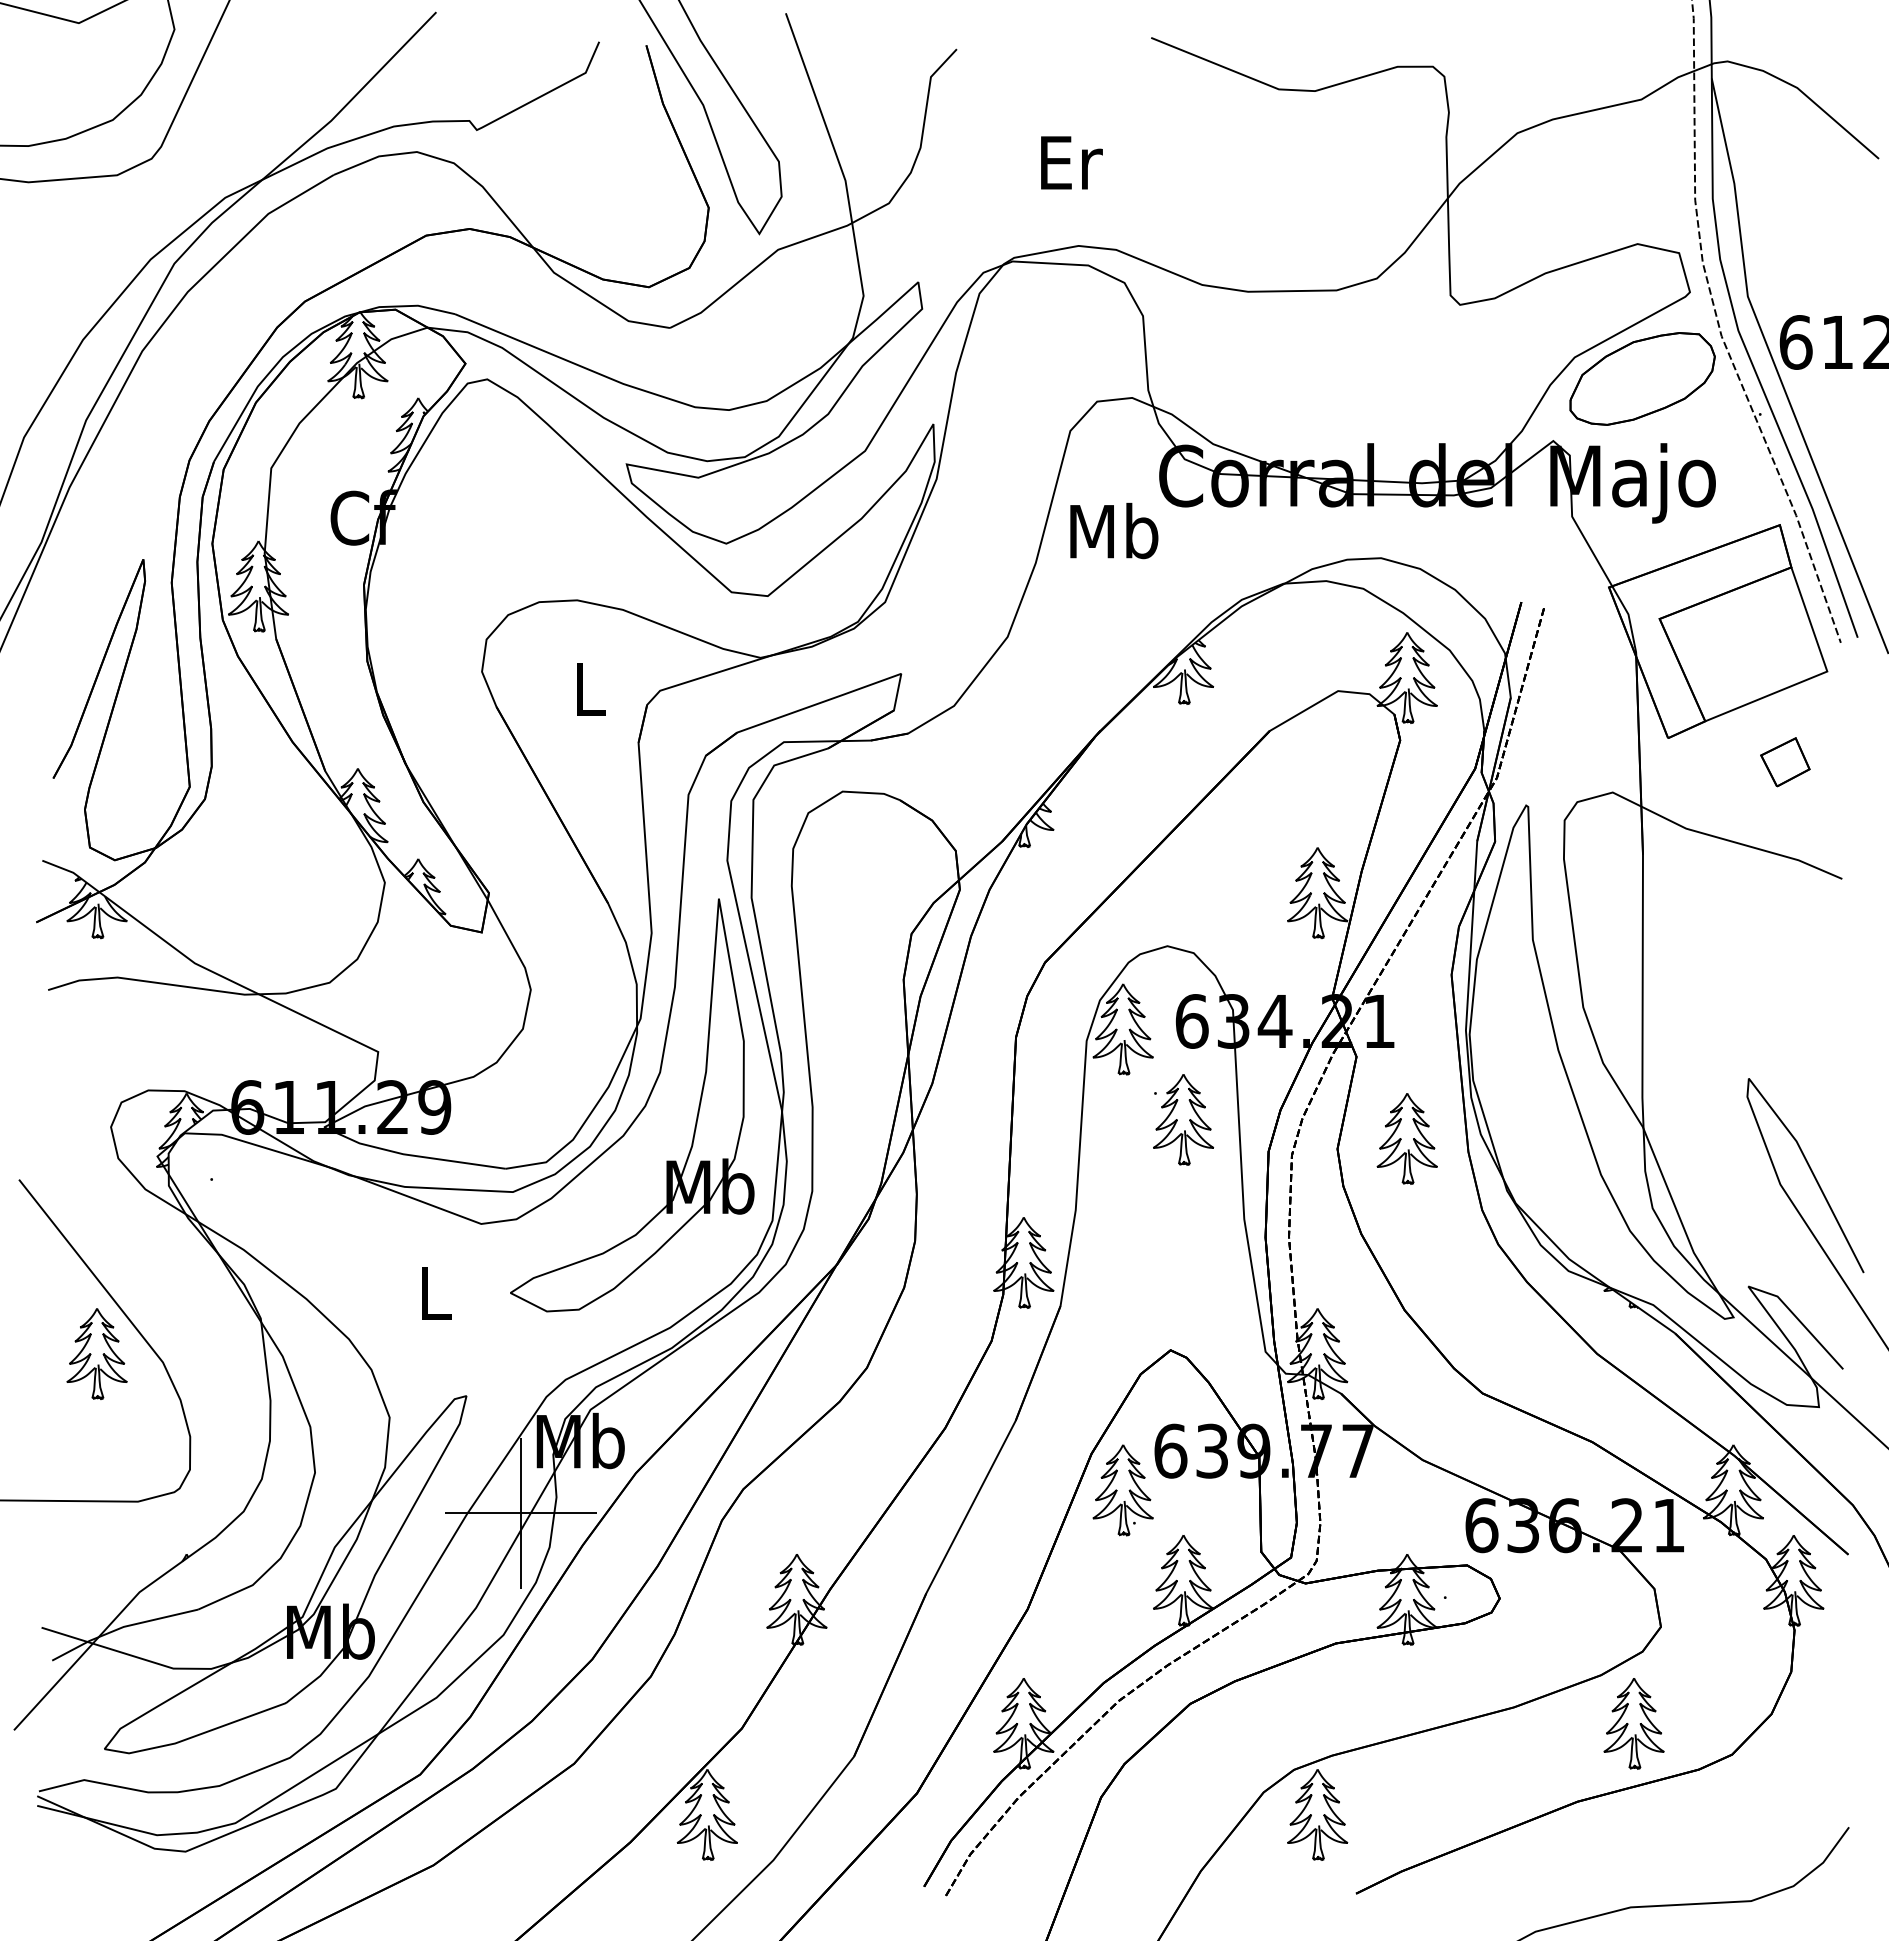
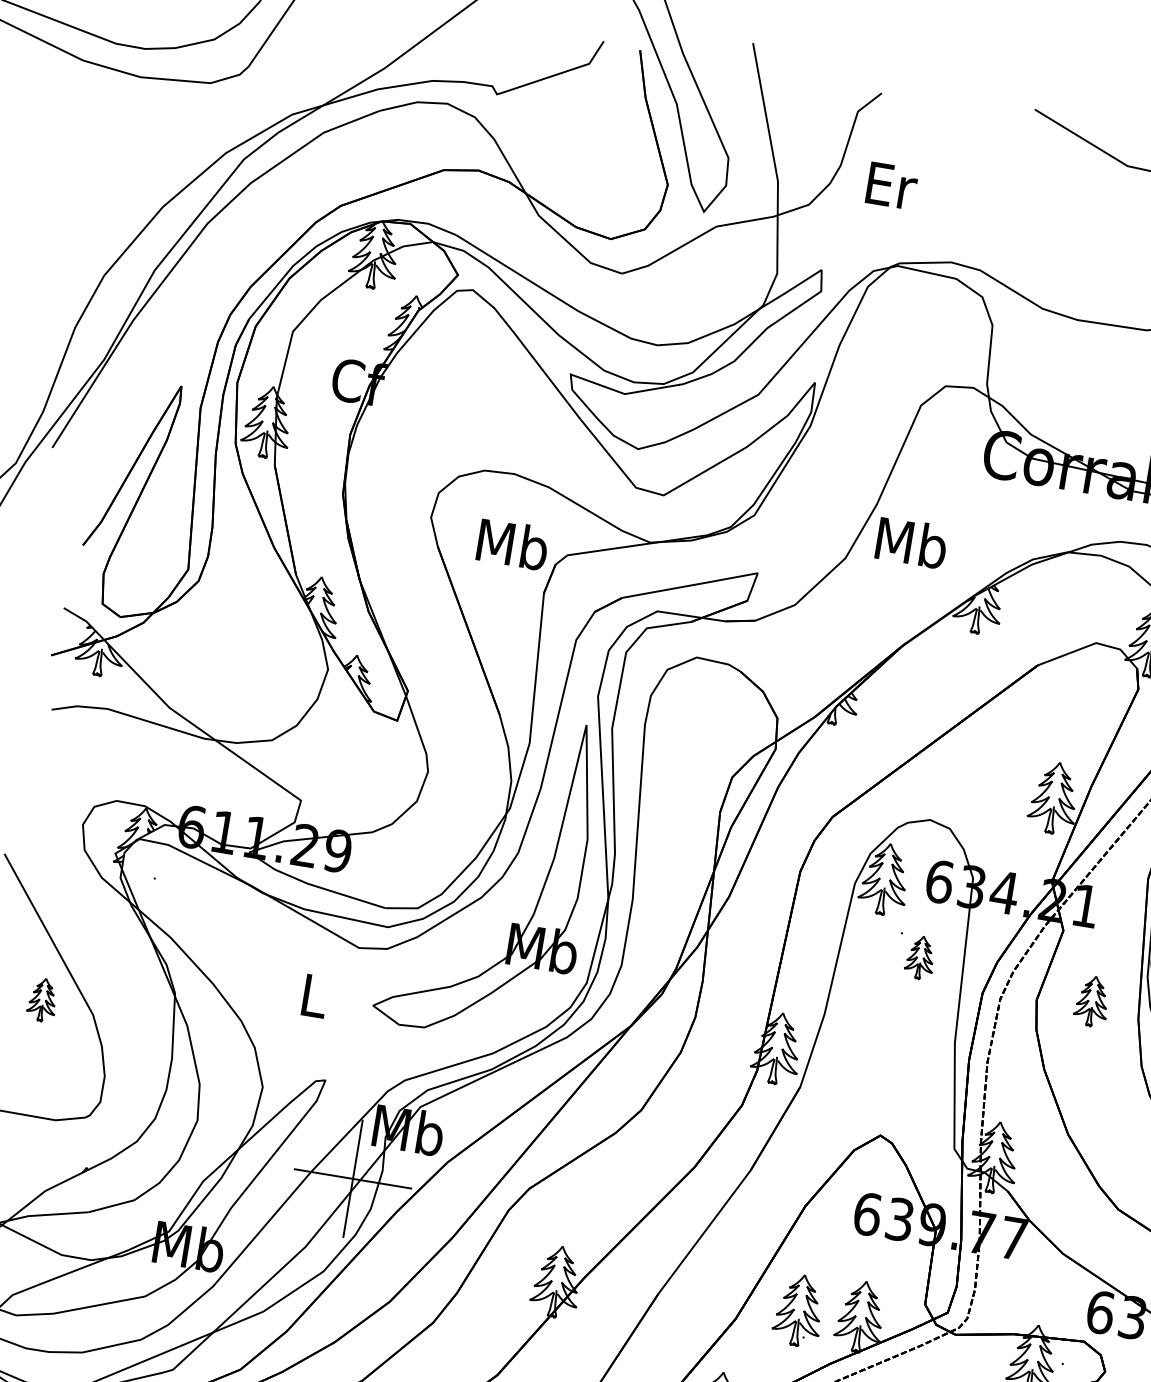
text: (1071, 162) -> (891, 185), moved
text: (1114, 530) -> (912, 542), moved
text: (589, 688) -> (512, 544), L -> Mb
part: (1183, 1119) -> (920, 957), size x0.6
part: (1406, 1138) -> (1091, 1000), size x0.7
part: (96, 1353) -> (42, 999), size x0.6
part: (1122, 1490) -> (798, 1310), moved

